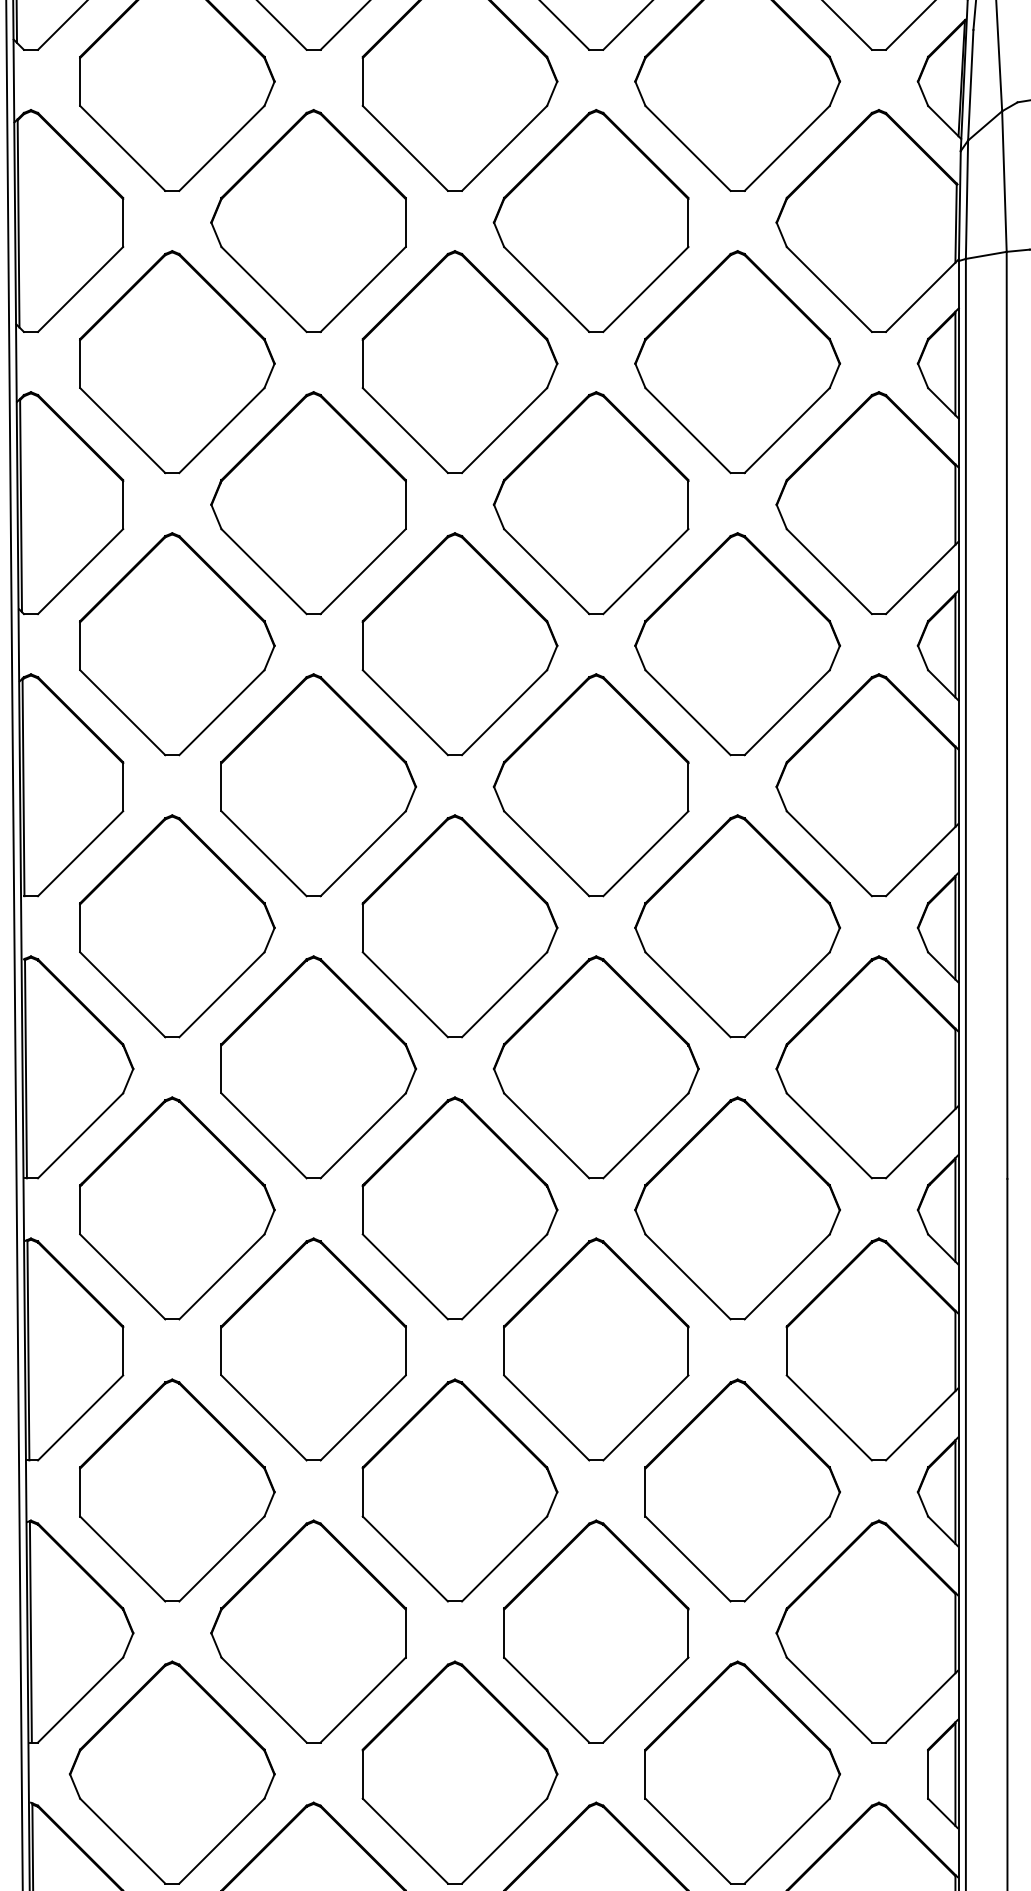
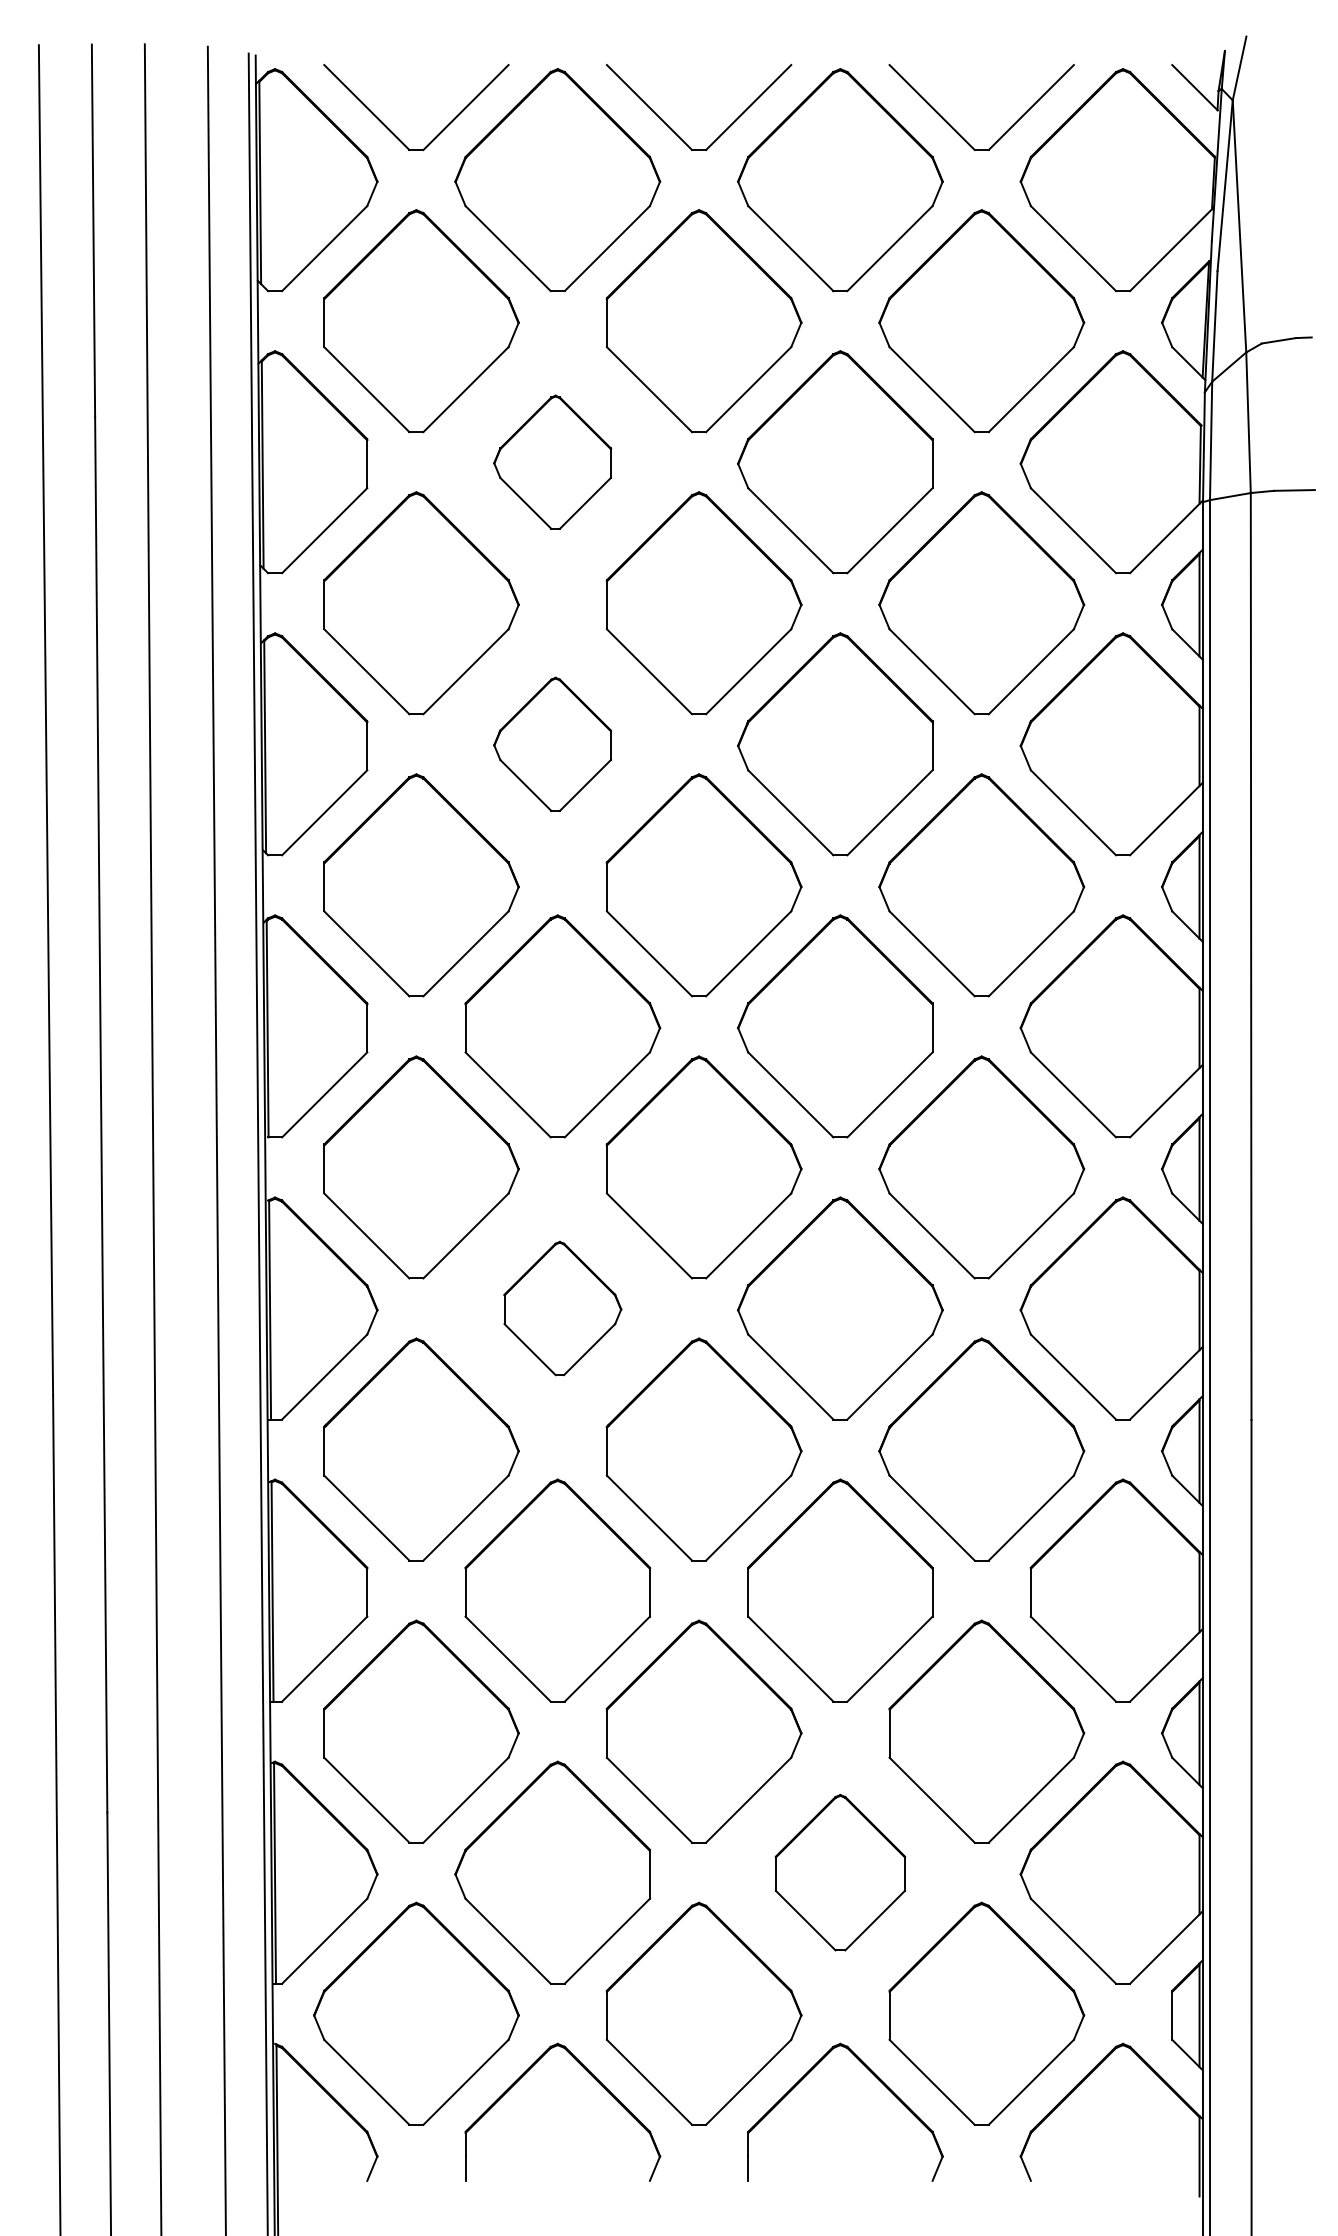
part: (308, 221) -> (552, 462), size x0.6
part: (308, 503) -> (552, 744), size x0.6
part: (318, 1067) -> (562, 1308), size x0.6
part: (596, 1631) -> (840, 1872), size x0.7

